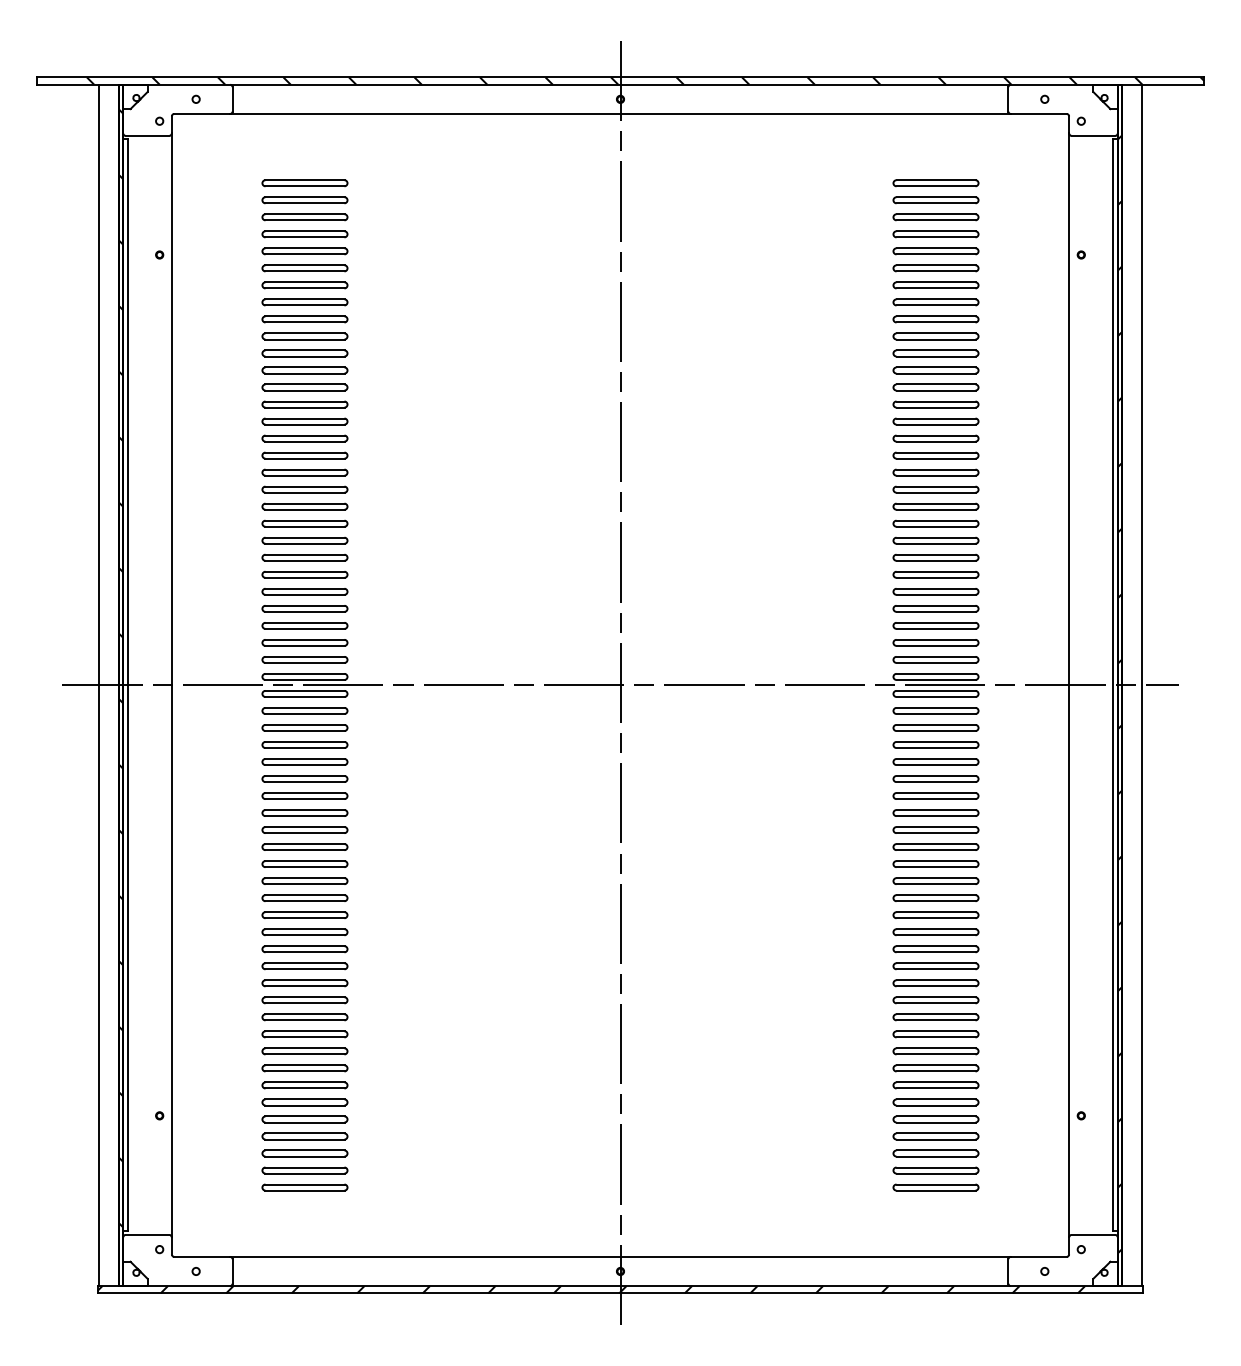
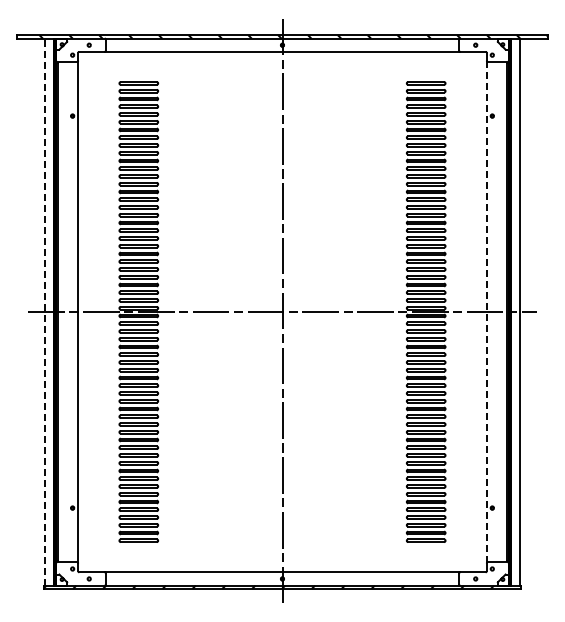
line: (97, 686) -> (44, 312), solid -> dashed
line: (1068, 686) -> (486, 312), solid -> dashed

